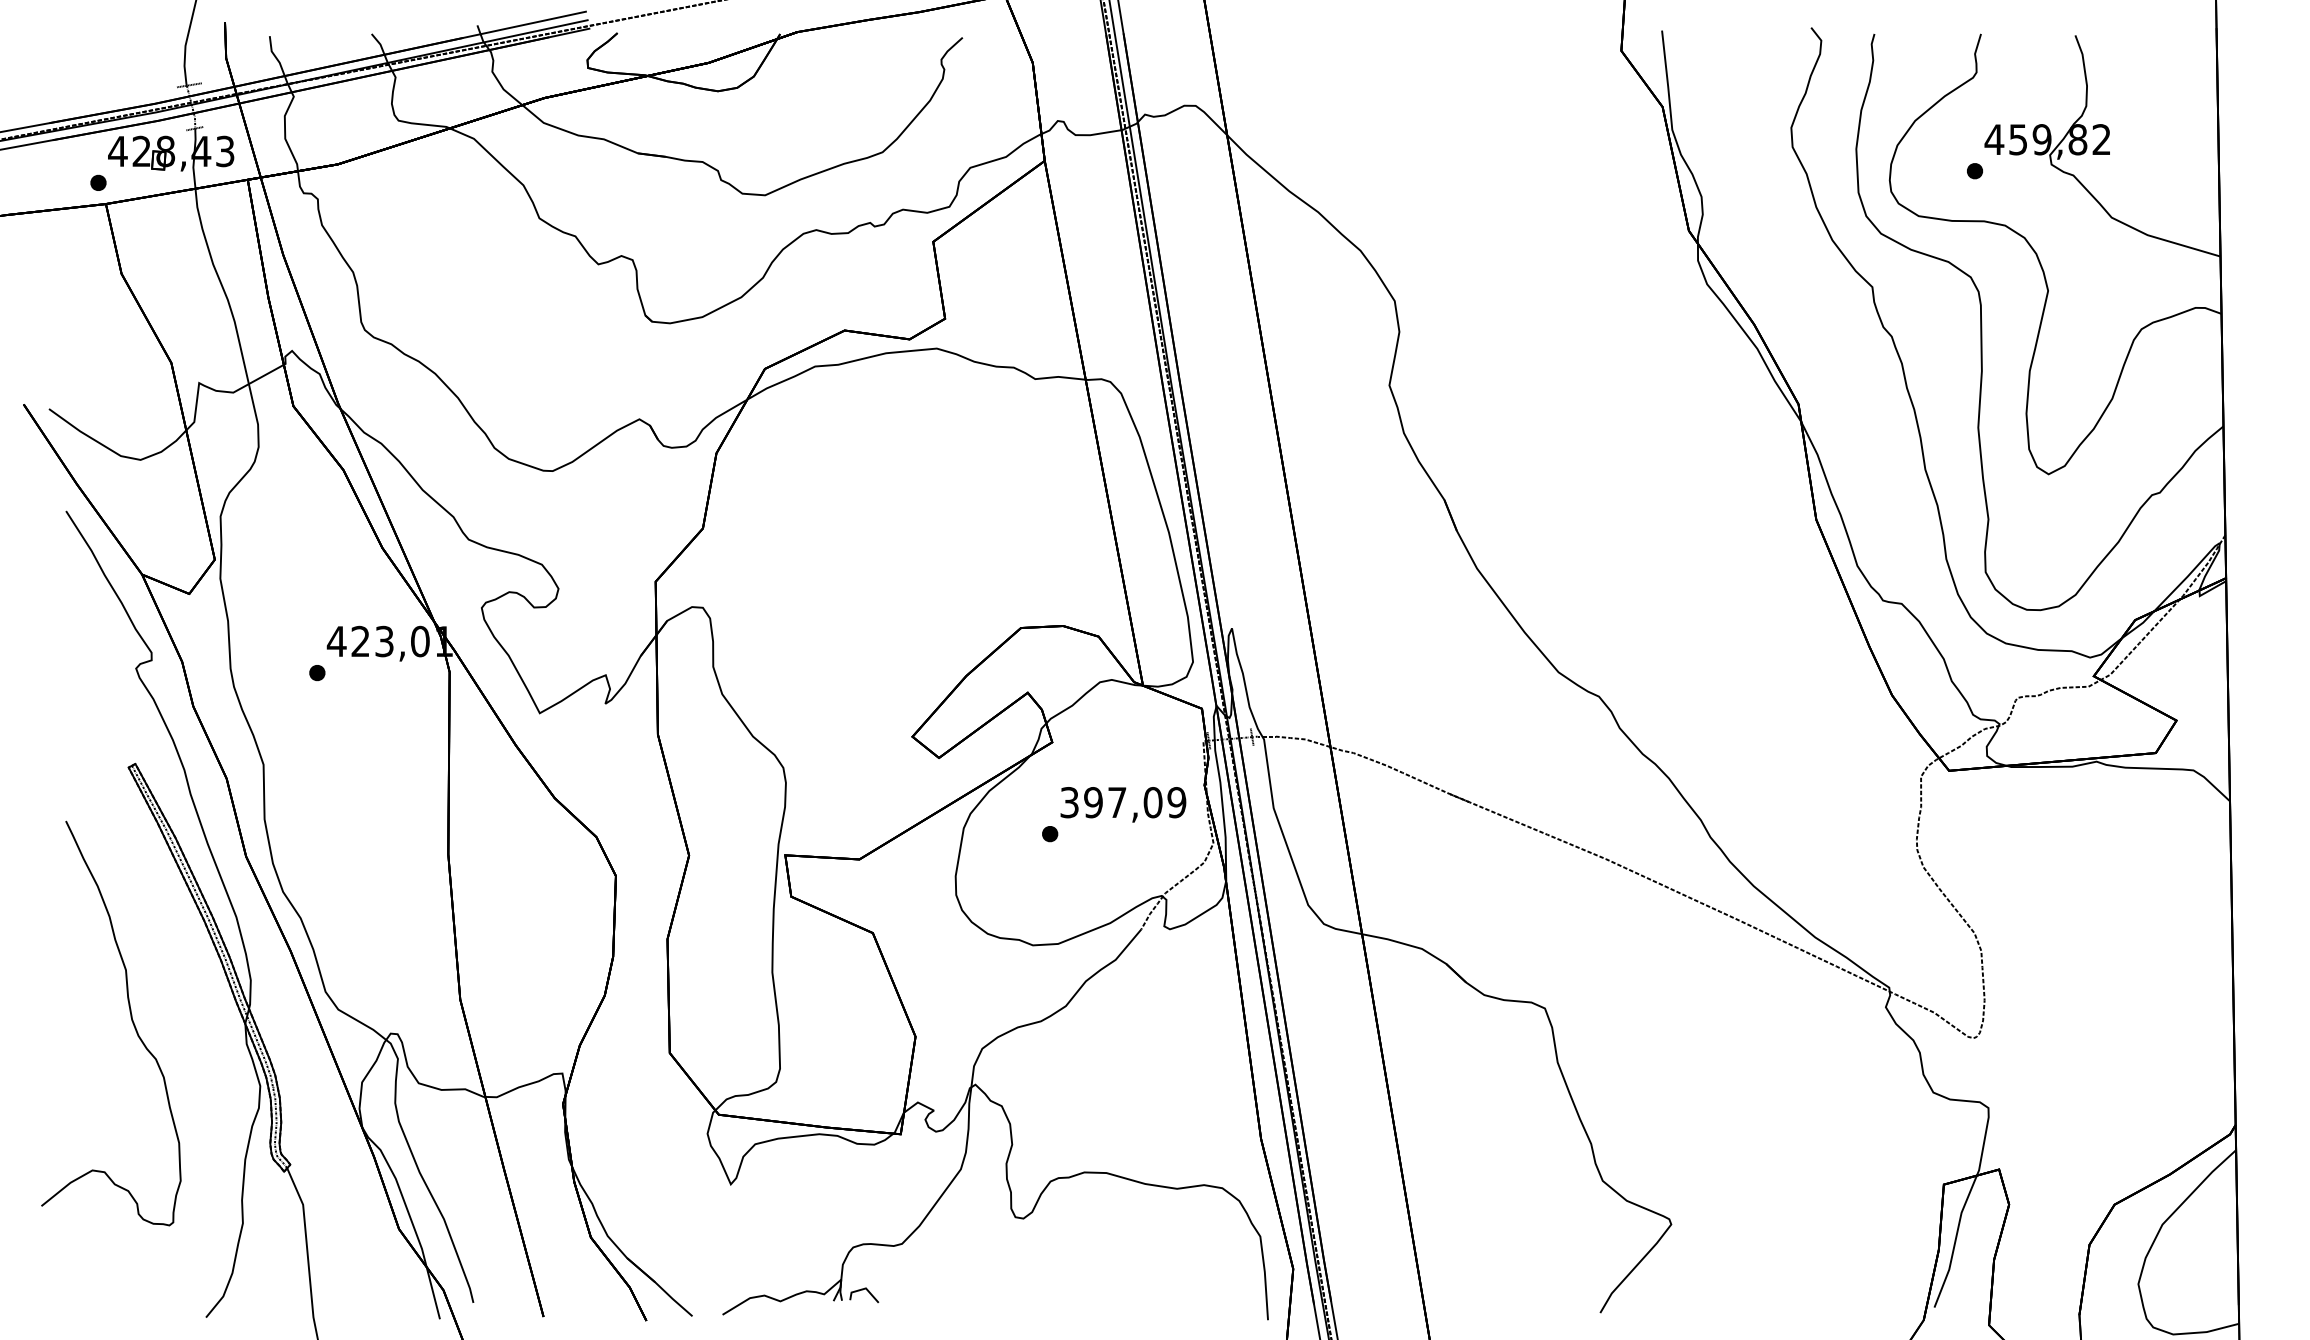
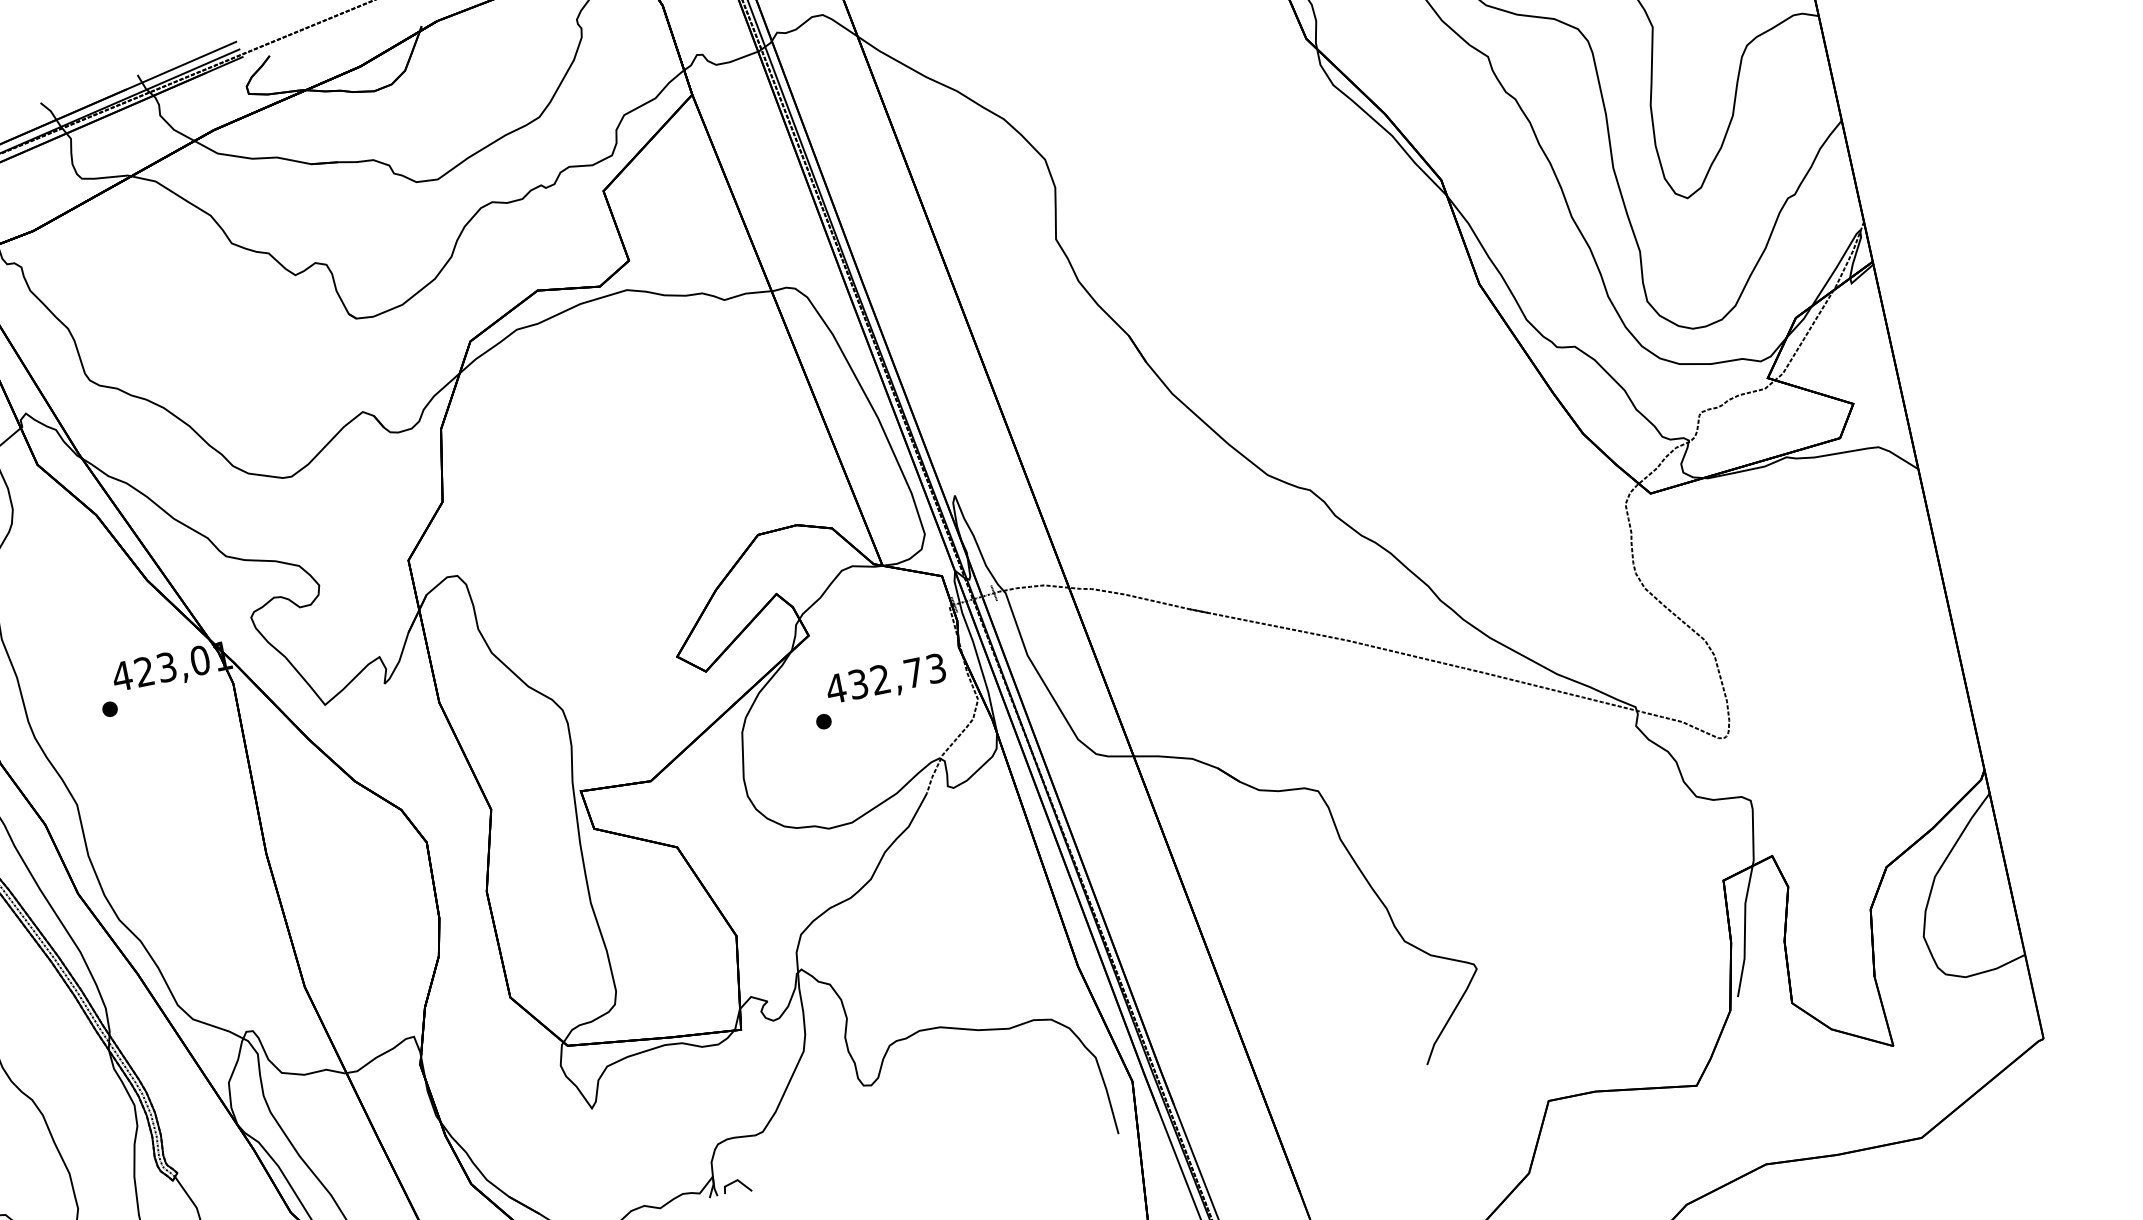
text: (1122, 802) -> (885, 678), 397,09 -> 432,73

